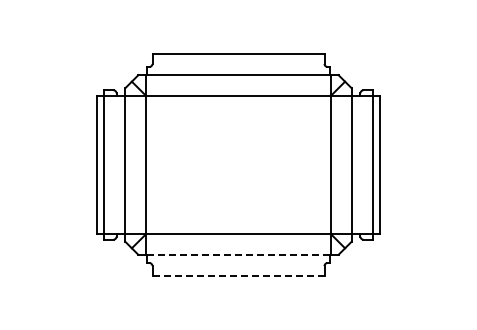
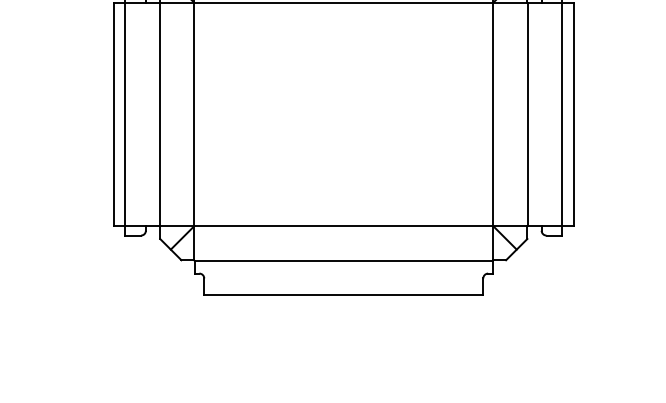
line: (238, 255) -> (343, 261), dashed -> solid
line: (238, 276) -> (343, 295), dashed -> solid

